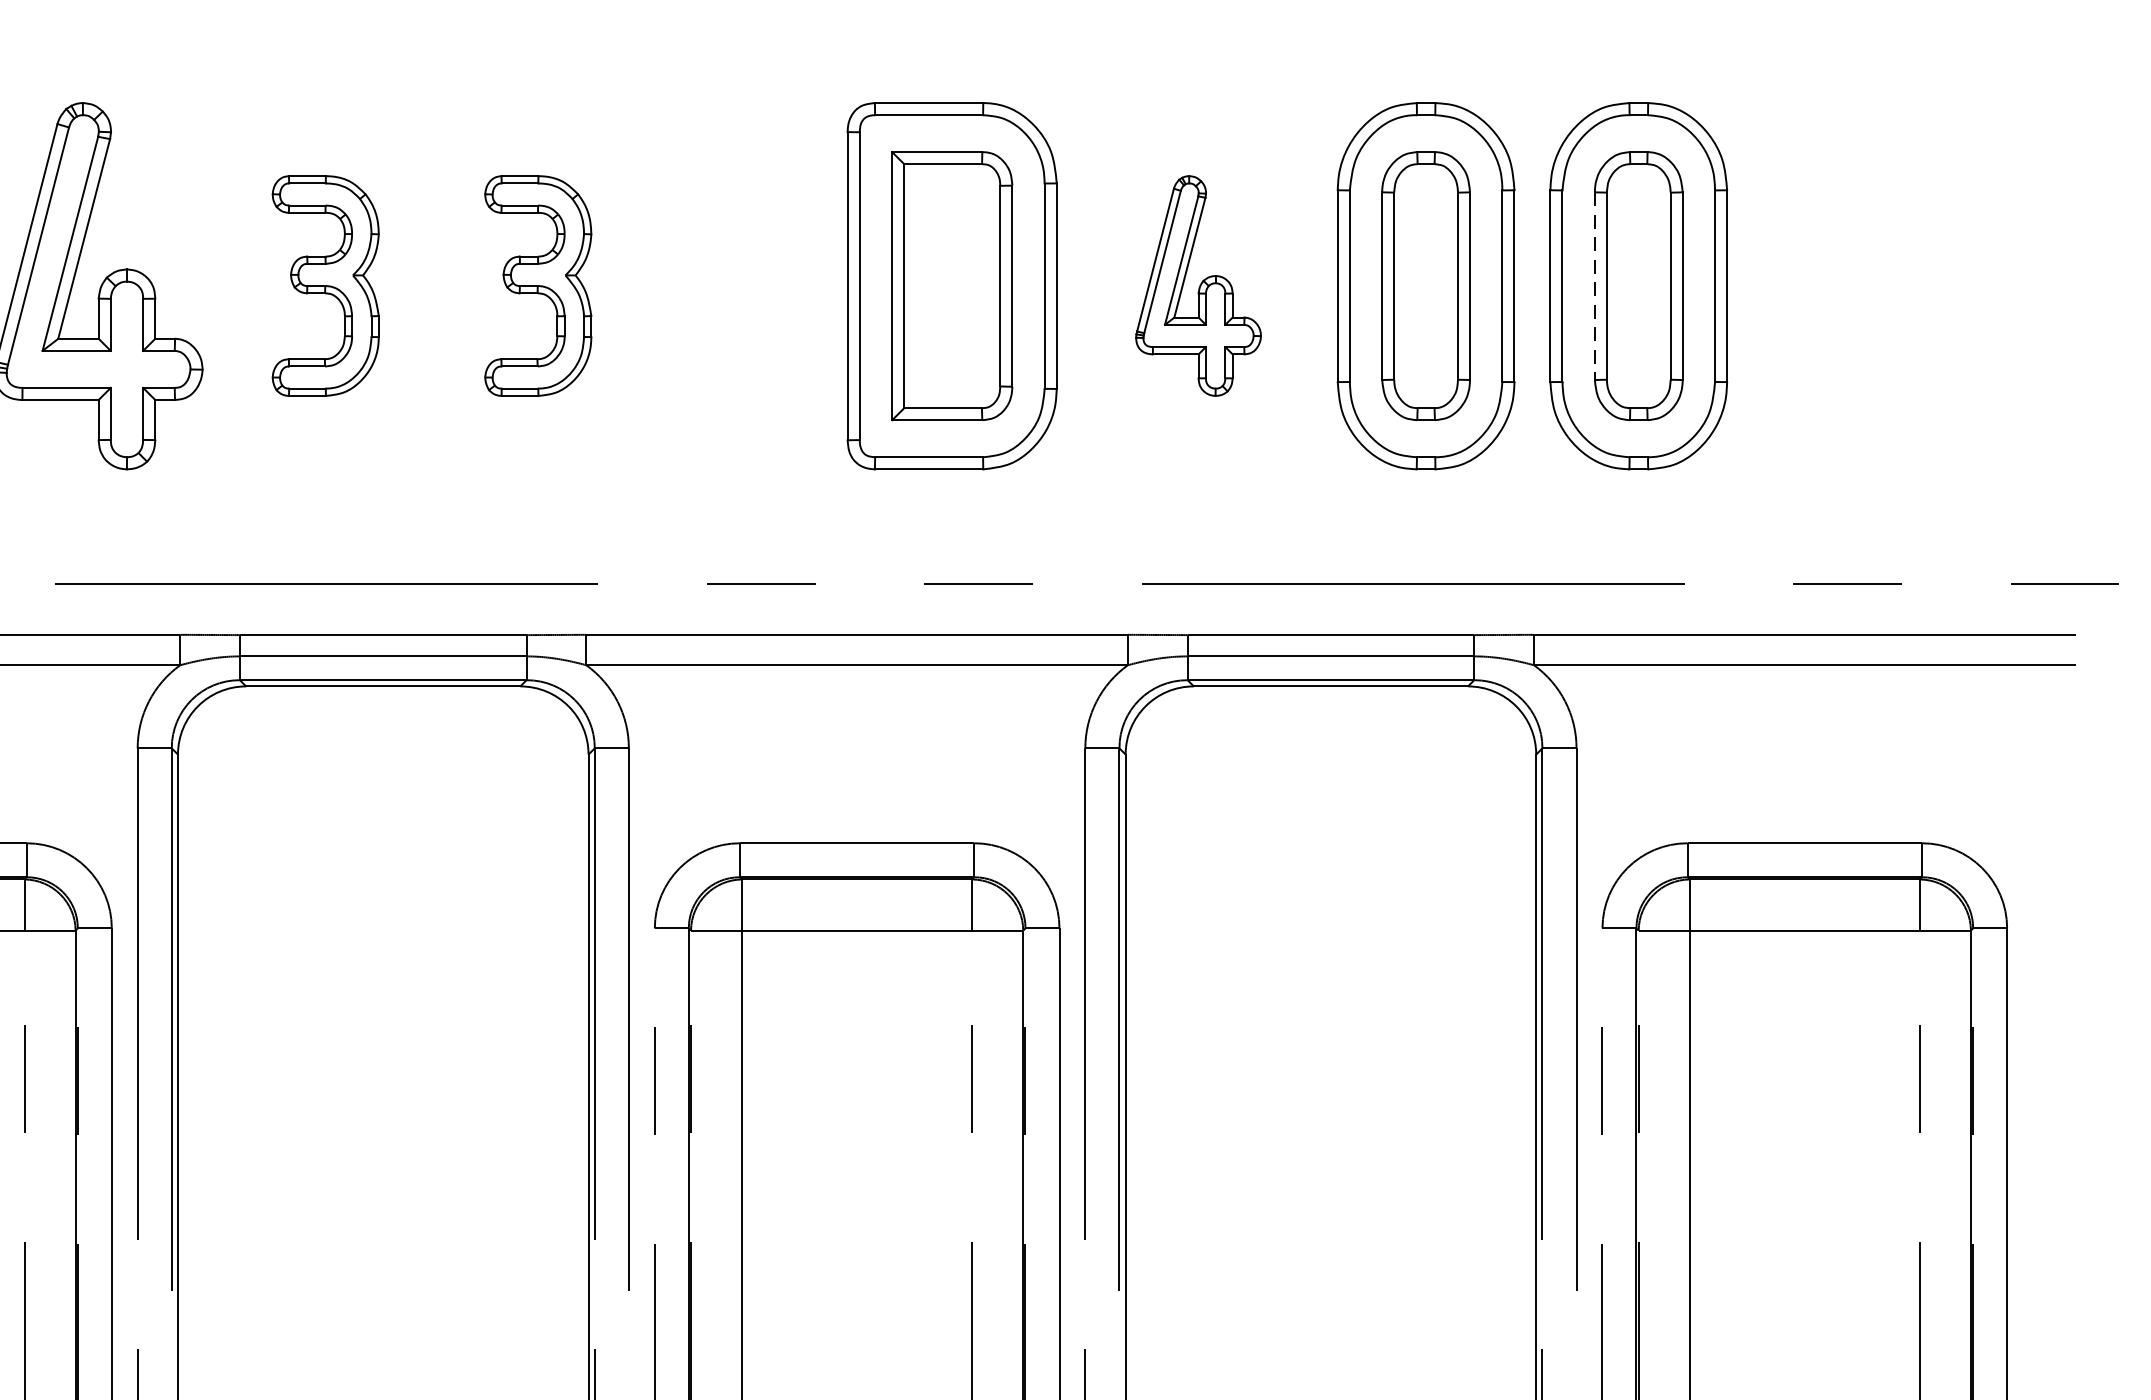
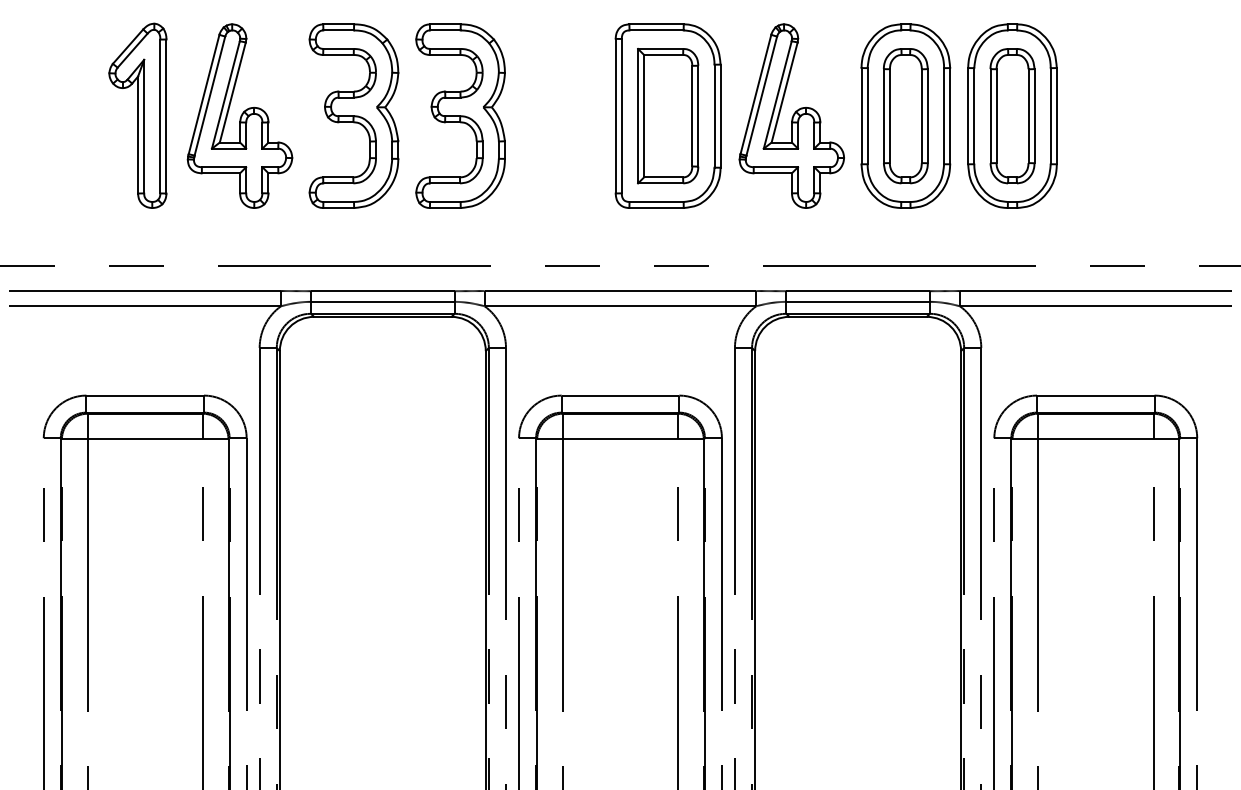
part: (324, 284) -> (353, 115), size x1.67
part: (538, 284) -> (460, 115), size x1.67
part: (1198, 284) -> (791, 115), size x1.67
line: (1594, 286) -> (990, 116), dashed -> solid

